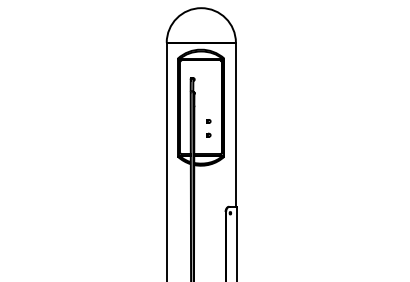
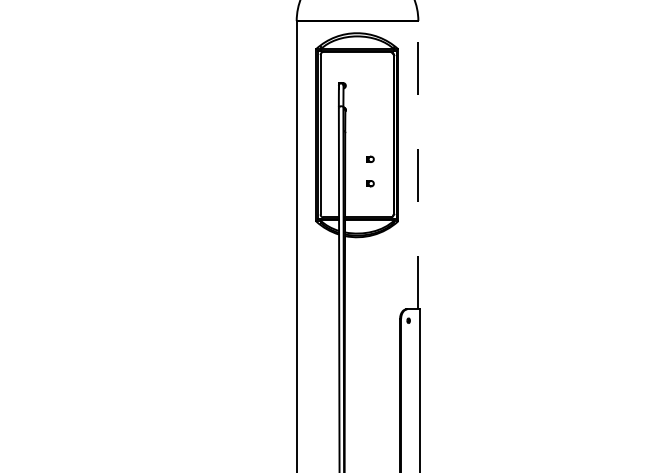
line: (235, 124) -> (417, 164), solid -> dashed

